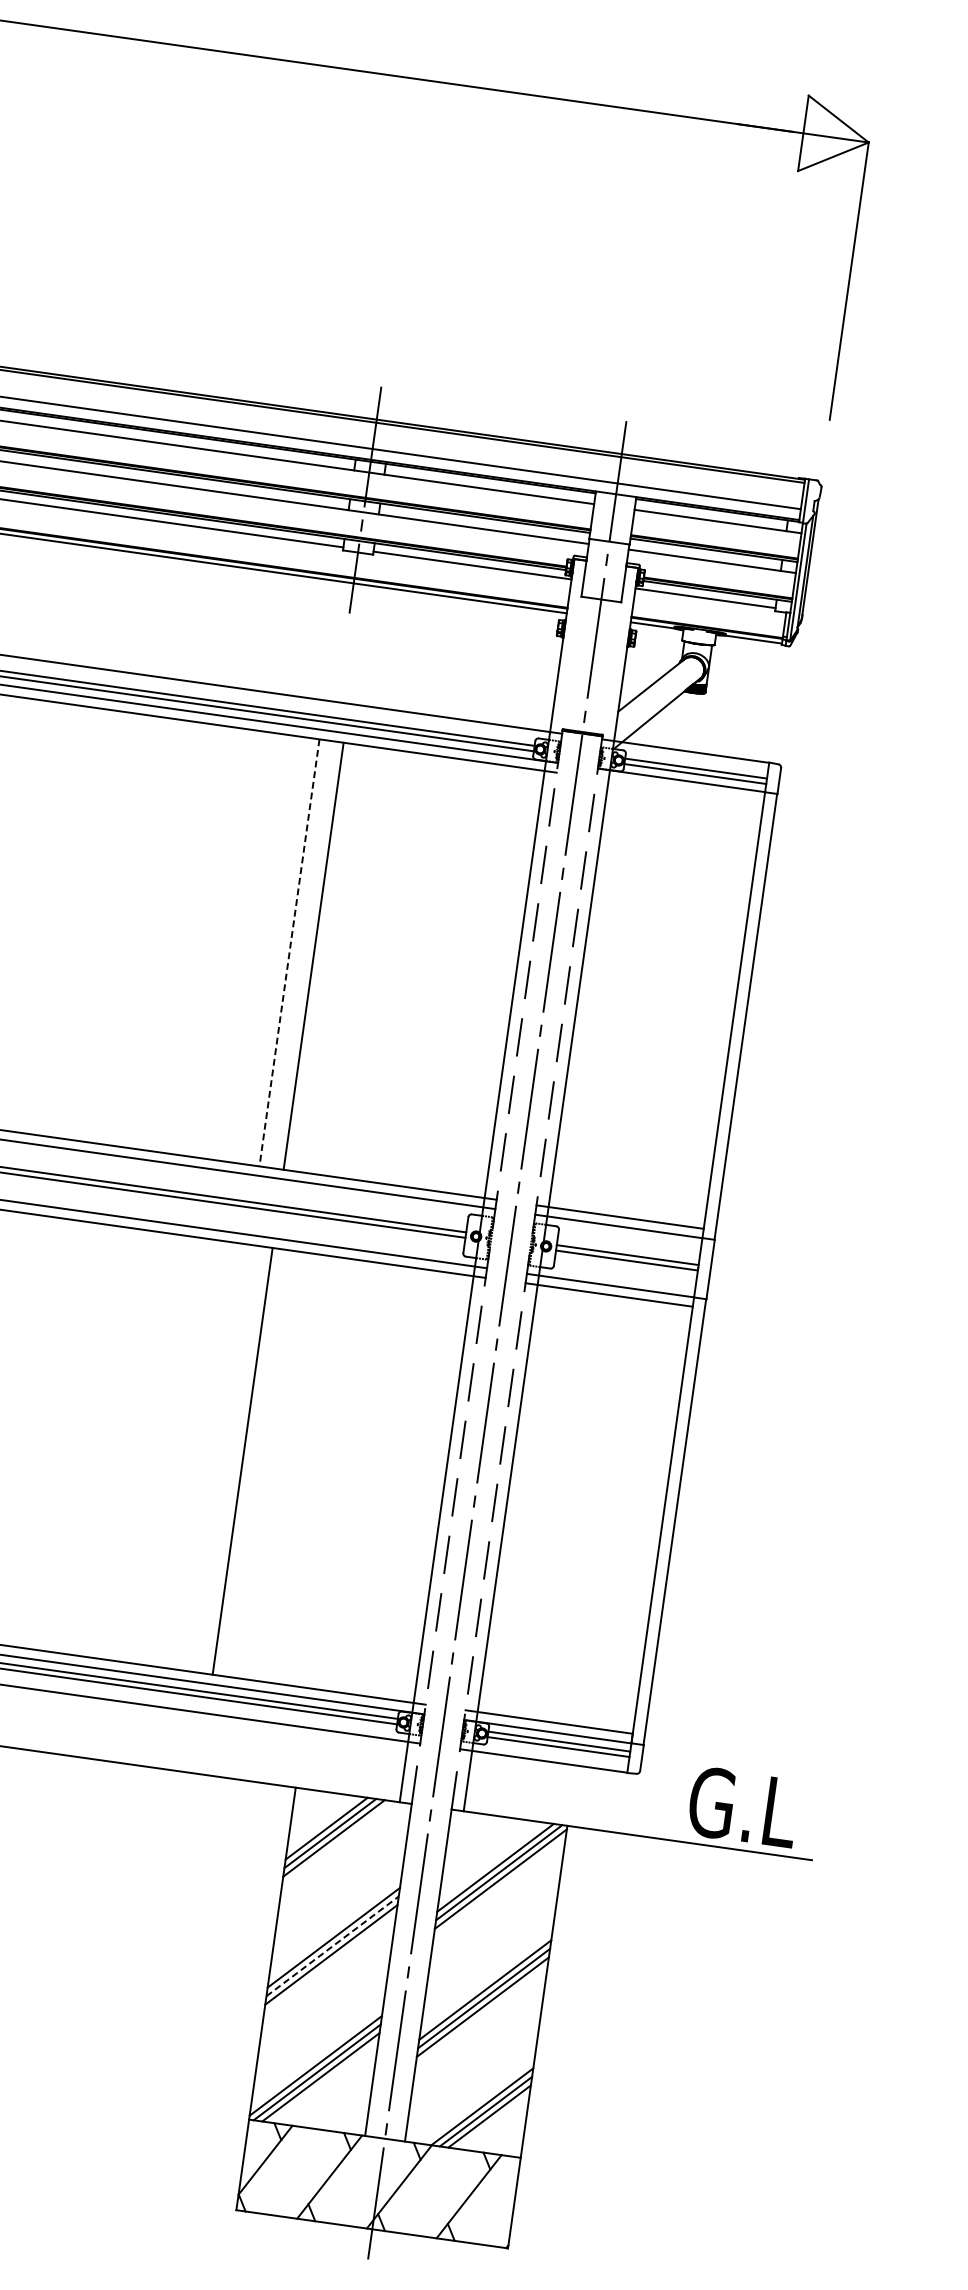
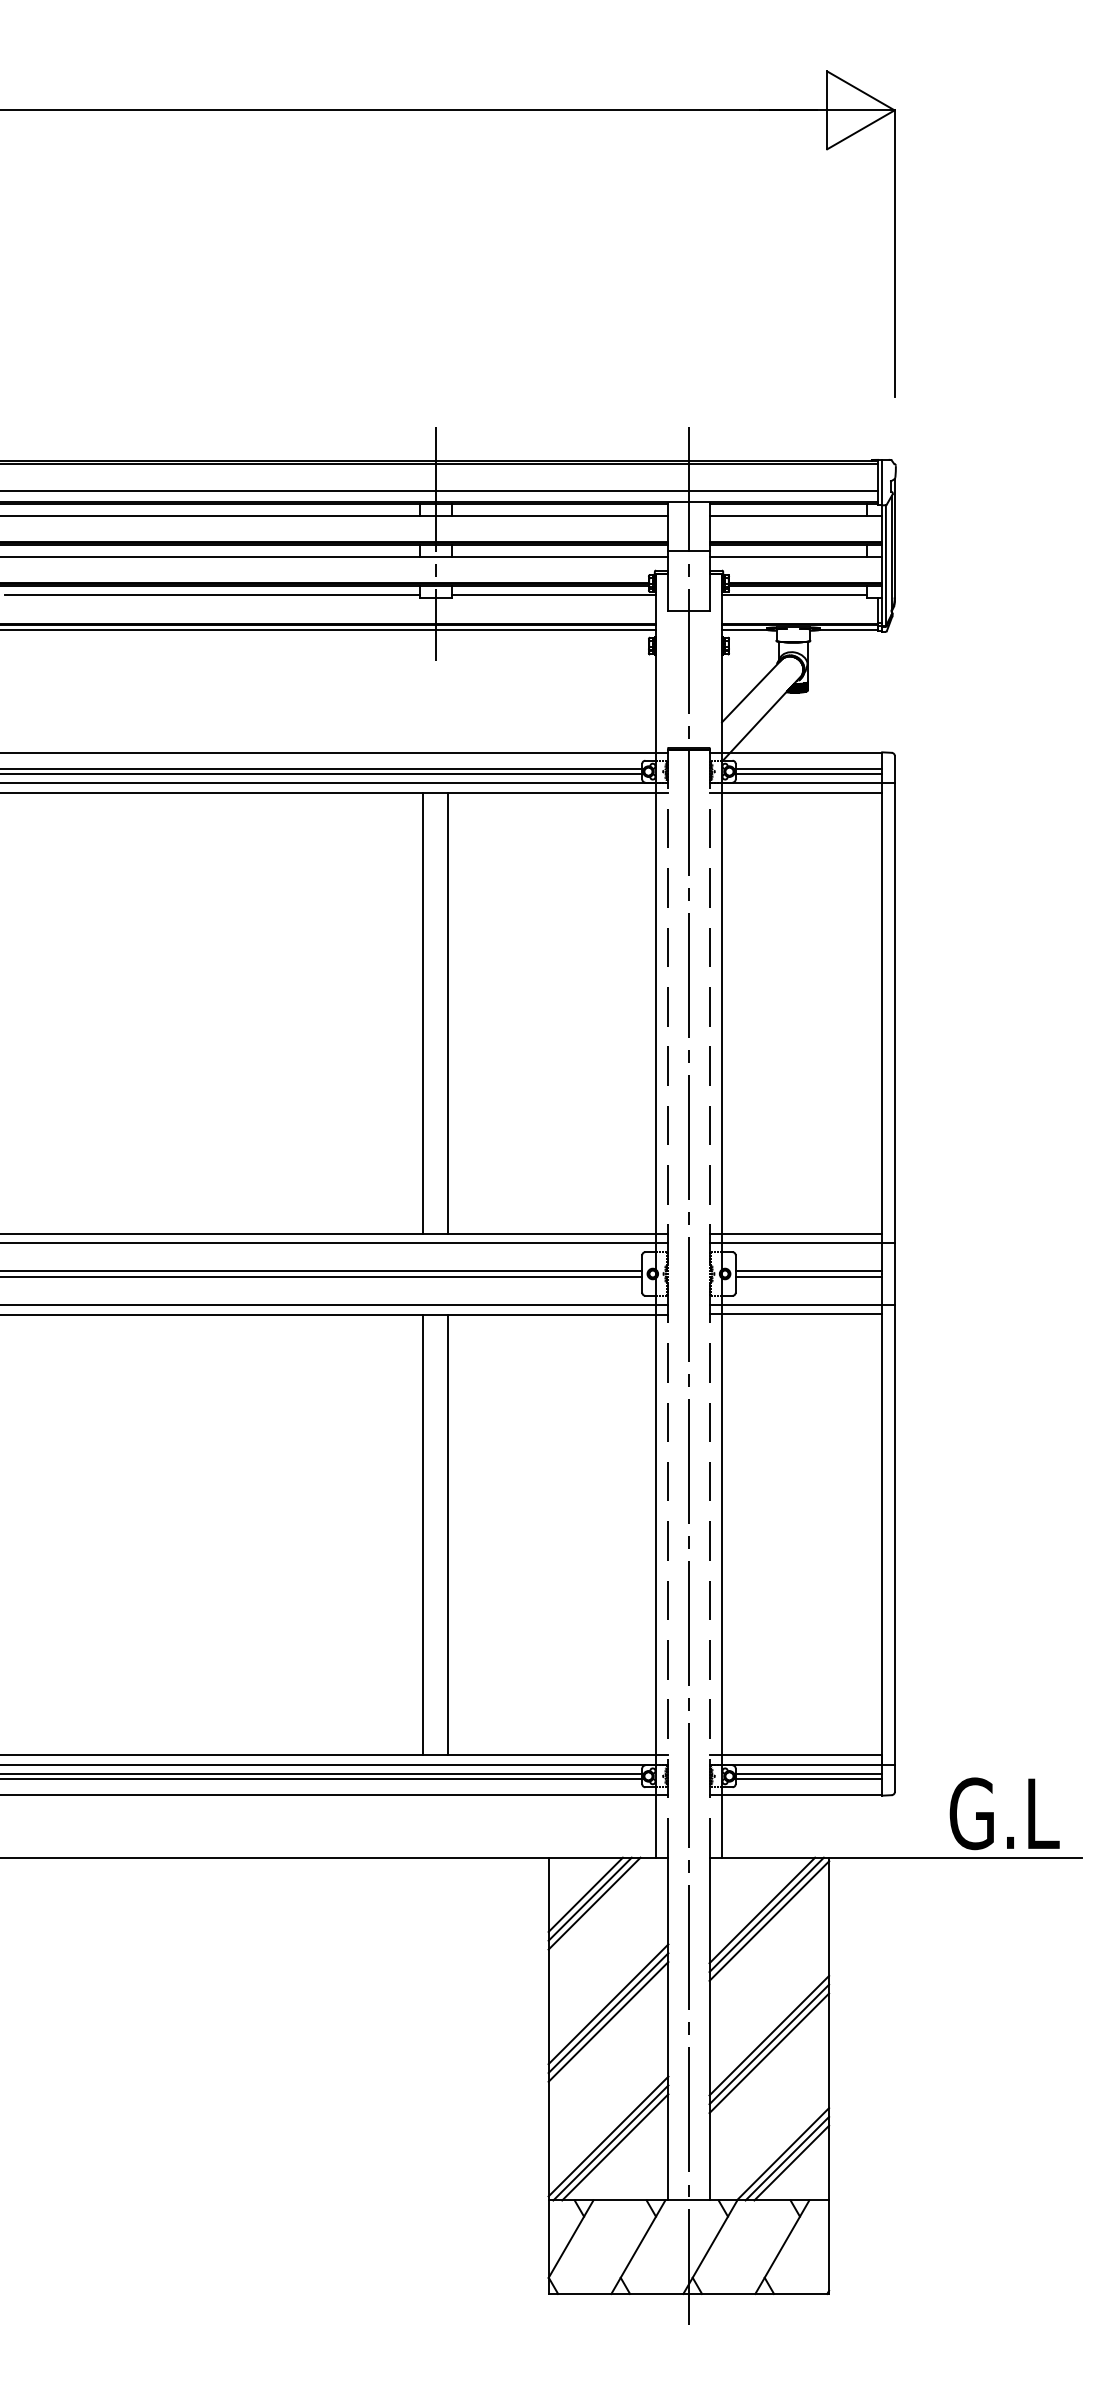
line: (679, 789) -> (795, 792), added
line: (289, 953) -> (423, 1013), dashed -> solid
line: (218, 1457) -> (423, 1534), added
line: (332, 1946) -> (608, 2013), dashed -> solid

